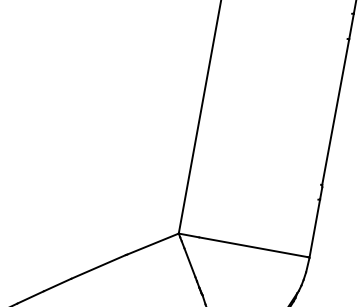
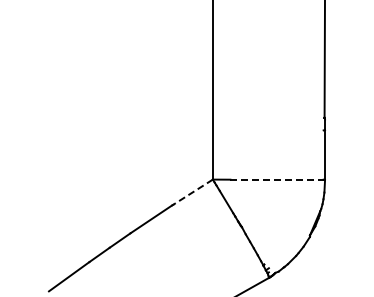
line: (153, 244) -> (193, 192), solid -> dashed
line: (254, 247) -> (277, 179), solid -> dashed

